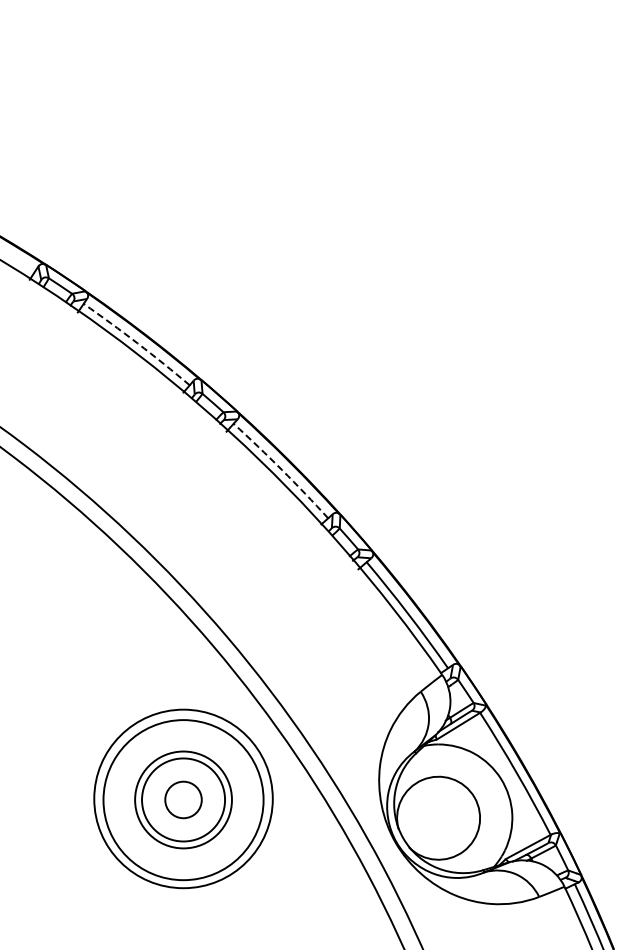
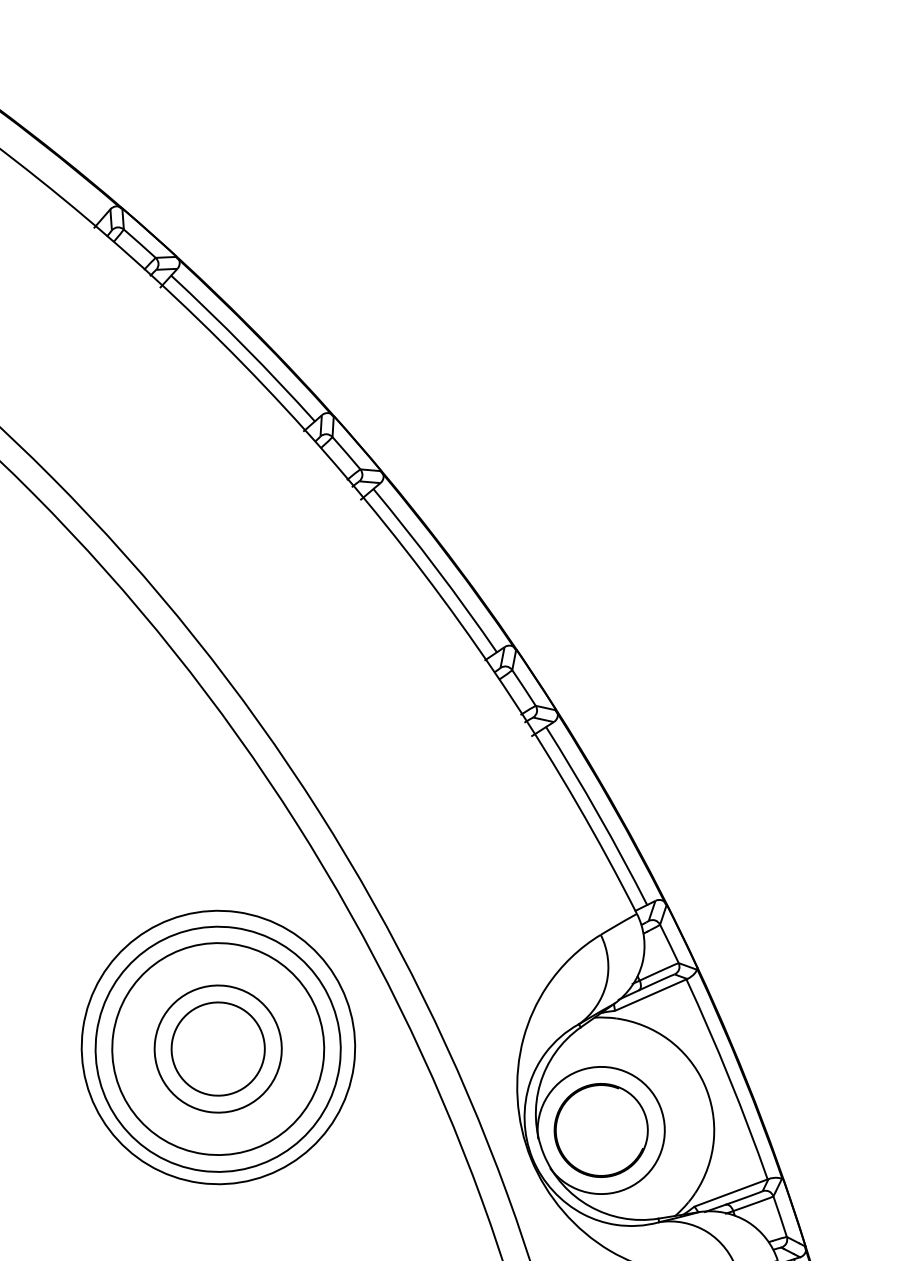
arc: (137, 343) -> (244, 347), dashed -> solid
arc: (282, 469) -> (437, 568), dashed -> solid
circle: (183, 799) -> (218, 1048), size x1.43
circle: (183, 799) -> (218, 1048), size x1.67
part: (438, 817) -> (601, 1129), added

